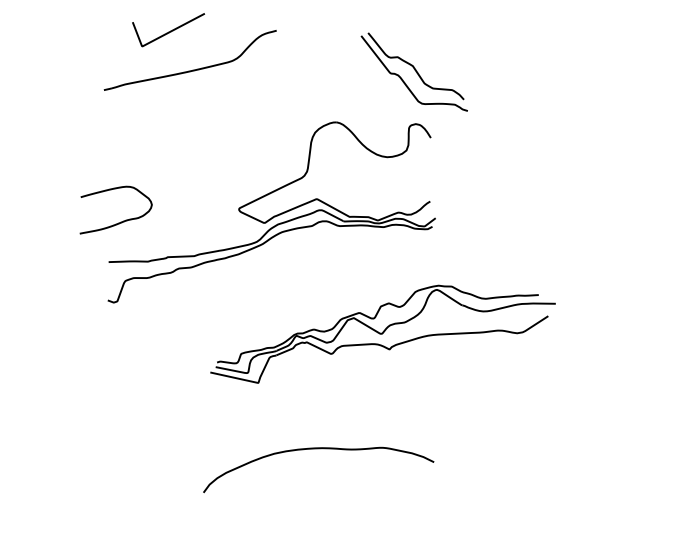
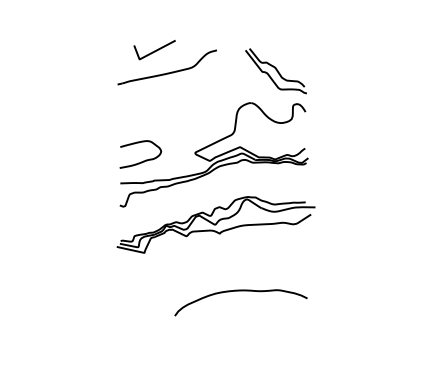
part: (413, 72) -> (275, 71), moved
curve: (121, 220) -> (143, 160), moved
part: (381, 333) -> (215, 224), moved

